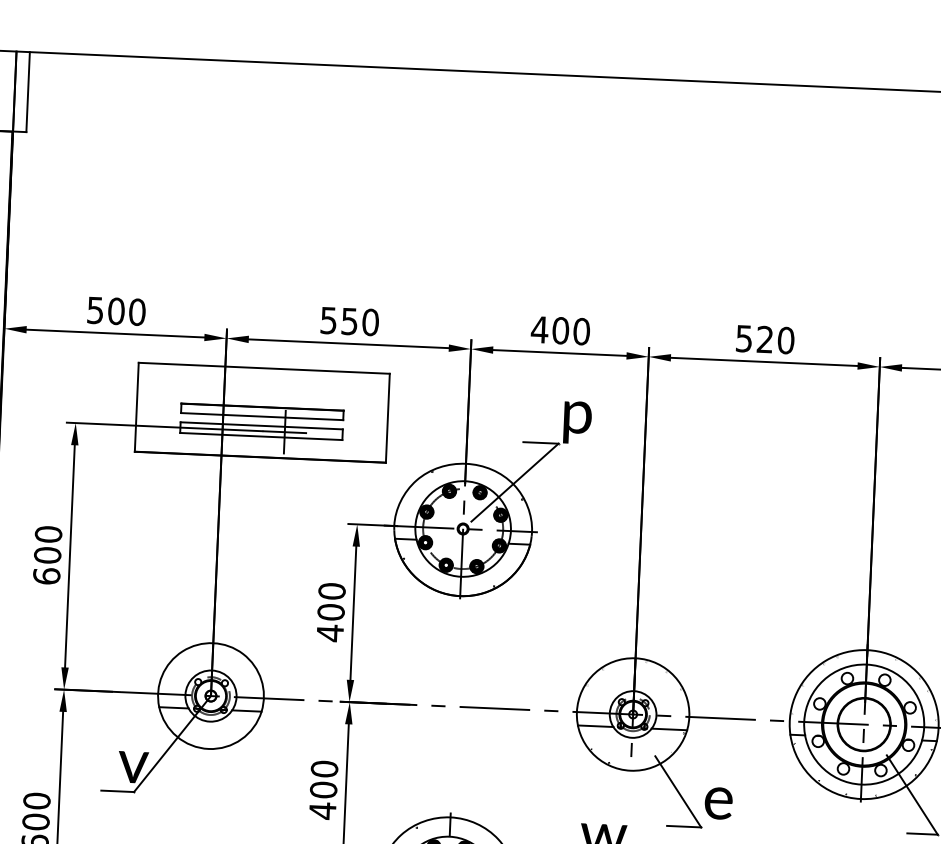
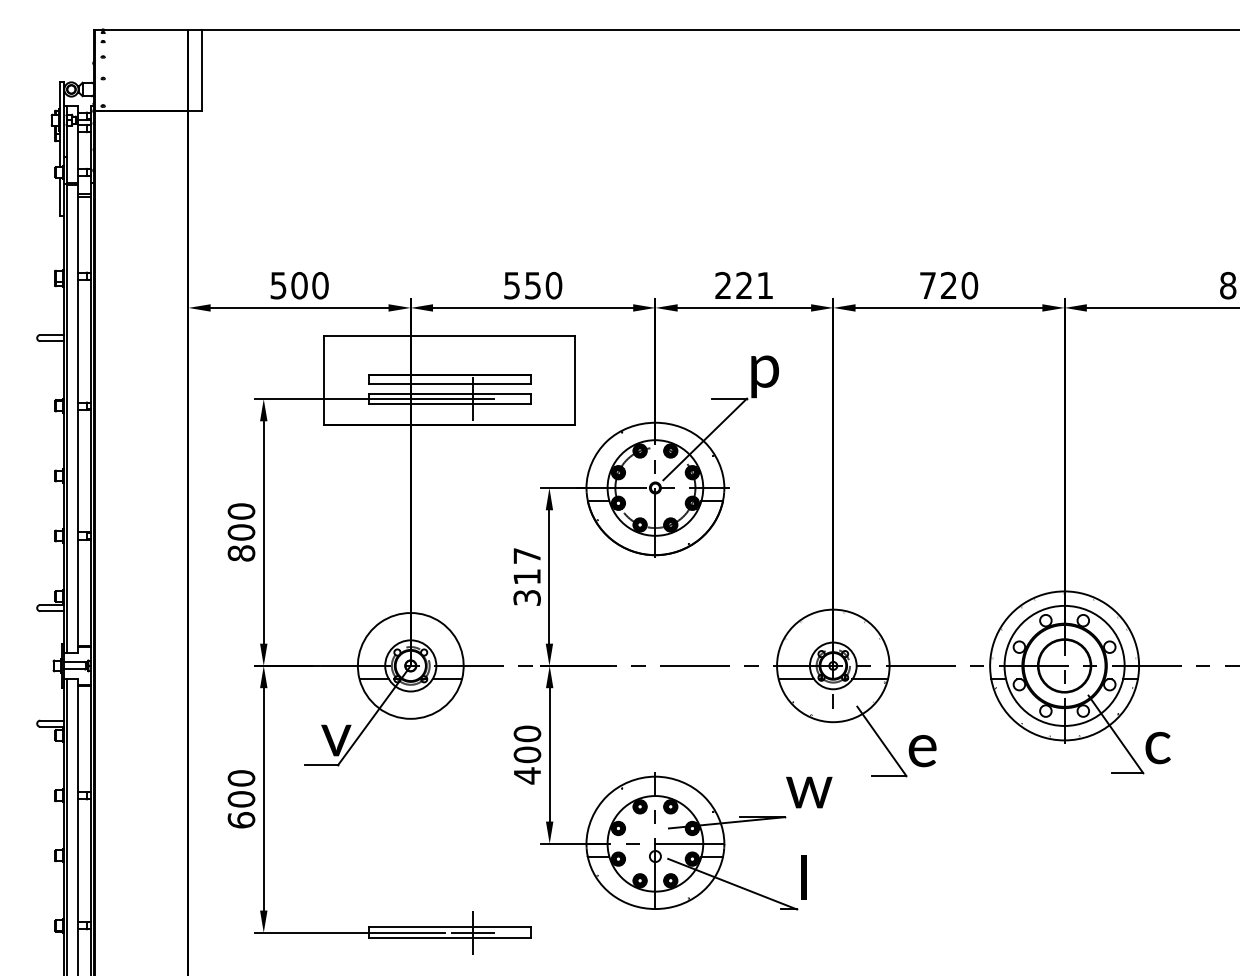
text: (559, 330) -> (743, 285), 400 -> 221
text: (743, 338) -> (927, 285), 520 -> 720
text: (46, 576) -> (241, 553), 600 -> 800
text: (330, 611) -> (526, 576), 400 -> 317

